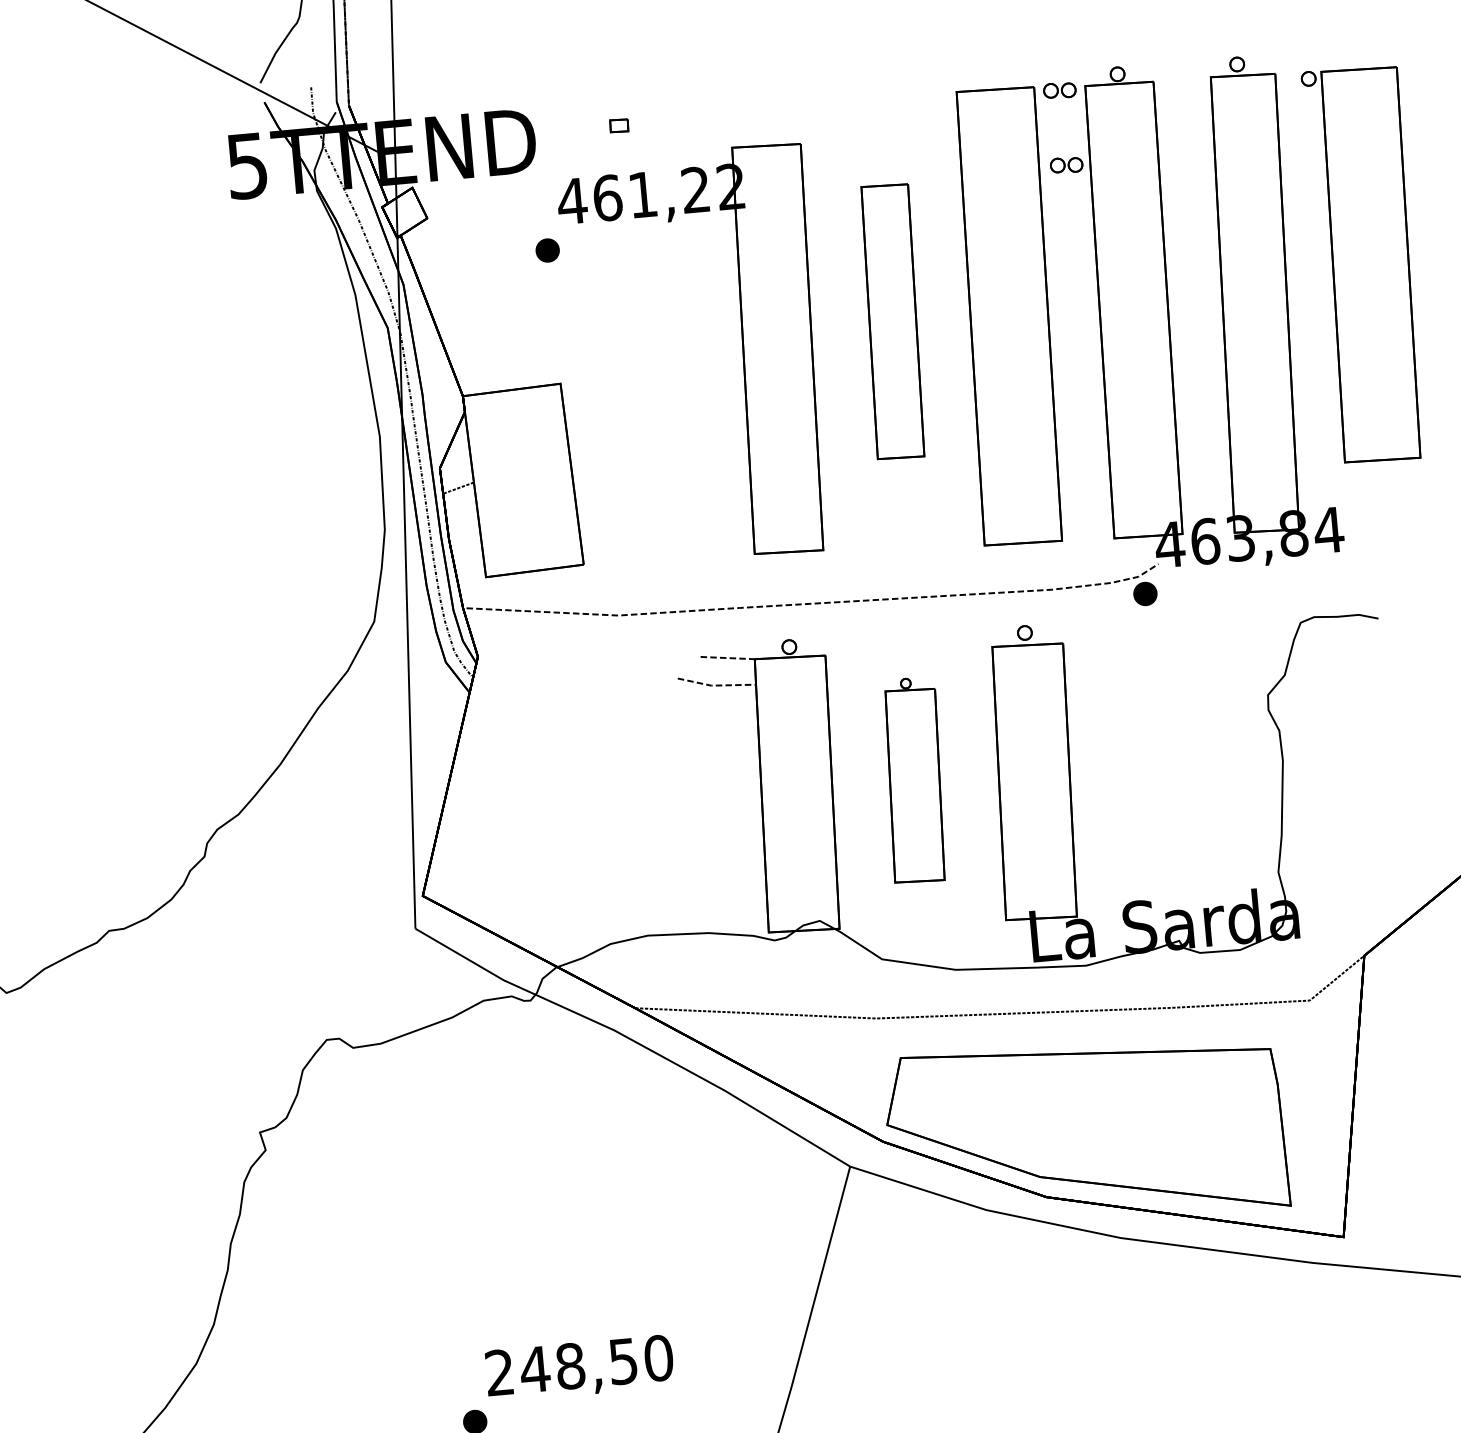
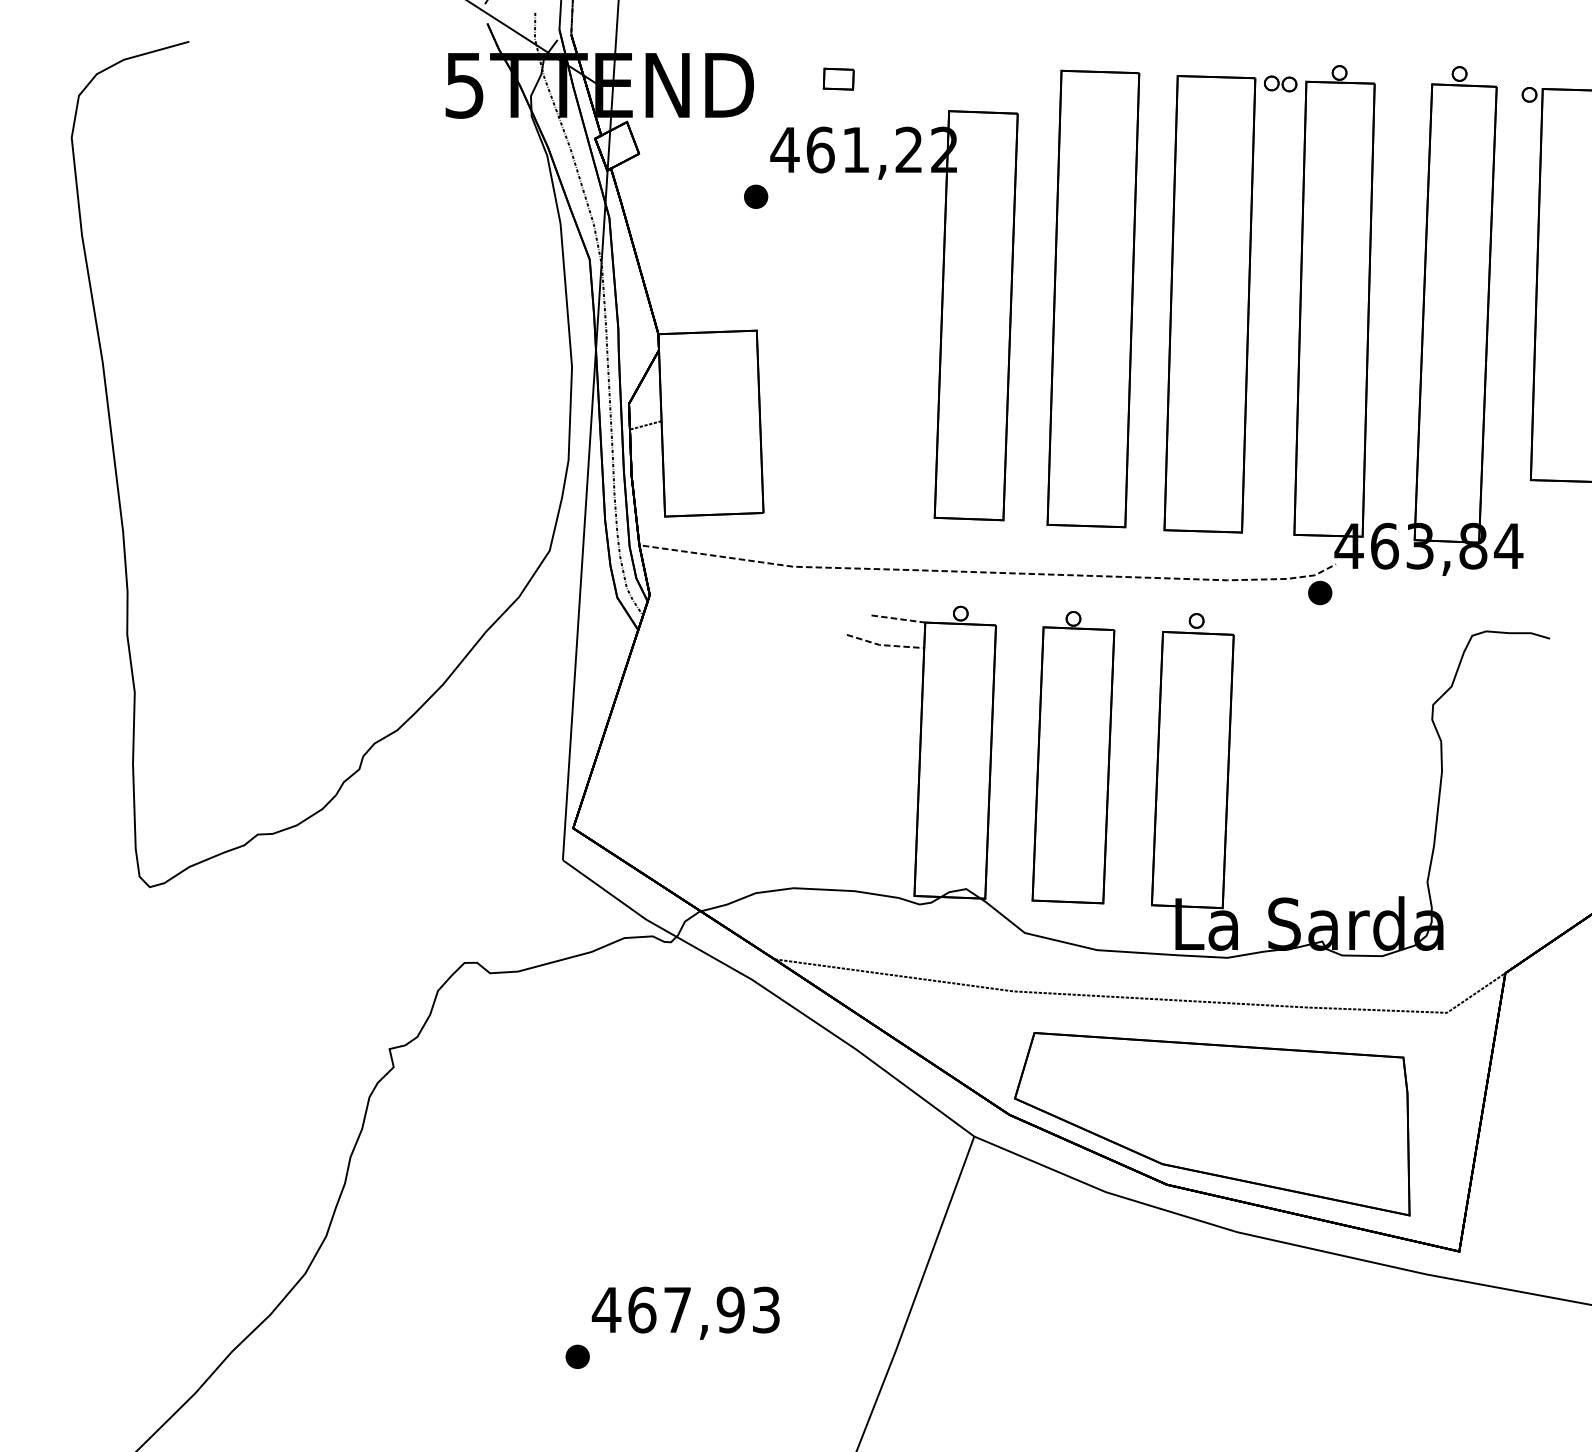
part: (619, 125) -> (838, 78), size x1.67
part: (1066, 164) -> (1280, 158), removed
part: (892, 321) -> (1093, 298), size x1.67
part: (914, 780) -> (1073, 757), size x1.43
text: (578, 1365) -> (685, 1309), 248,50 -> 467,93

